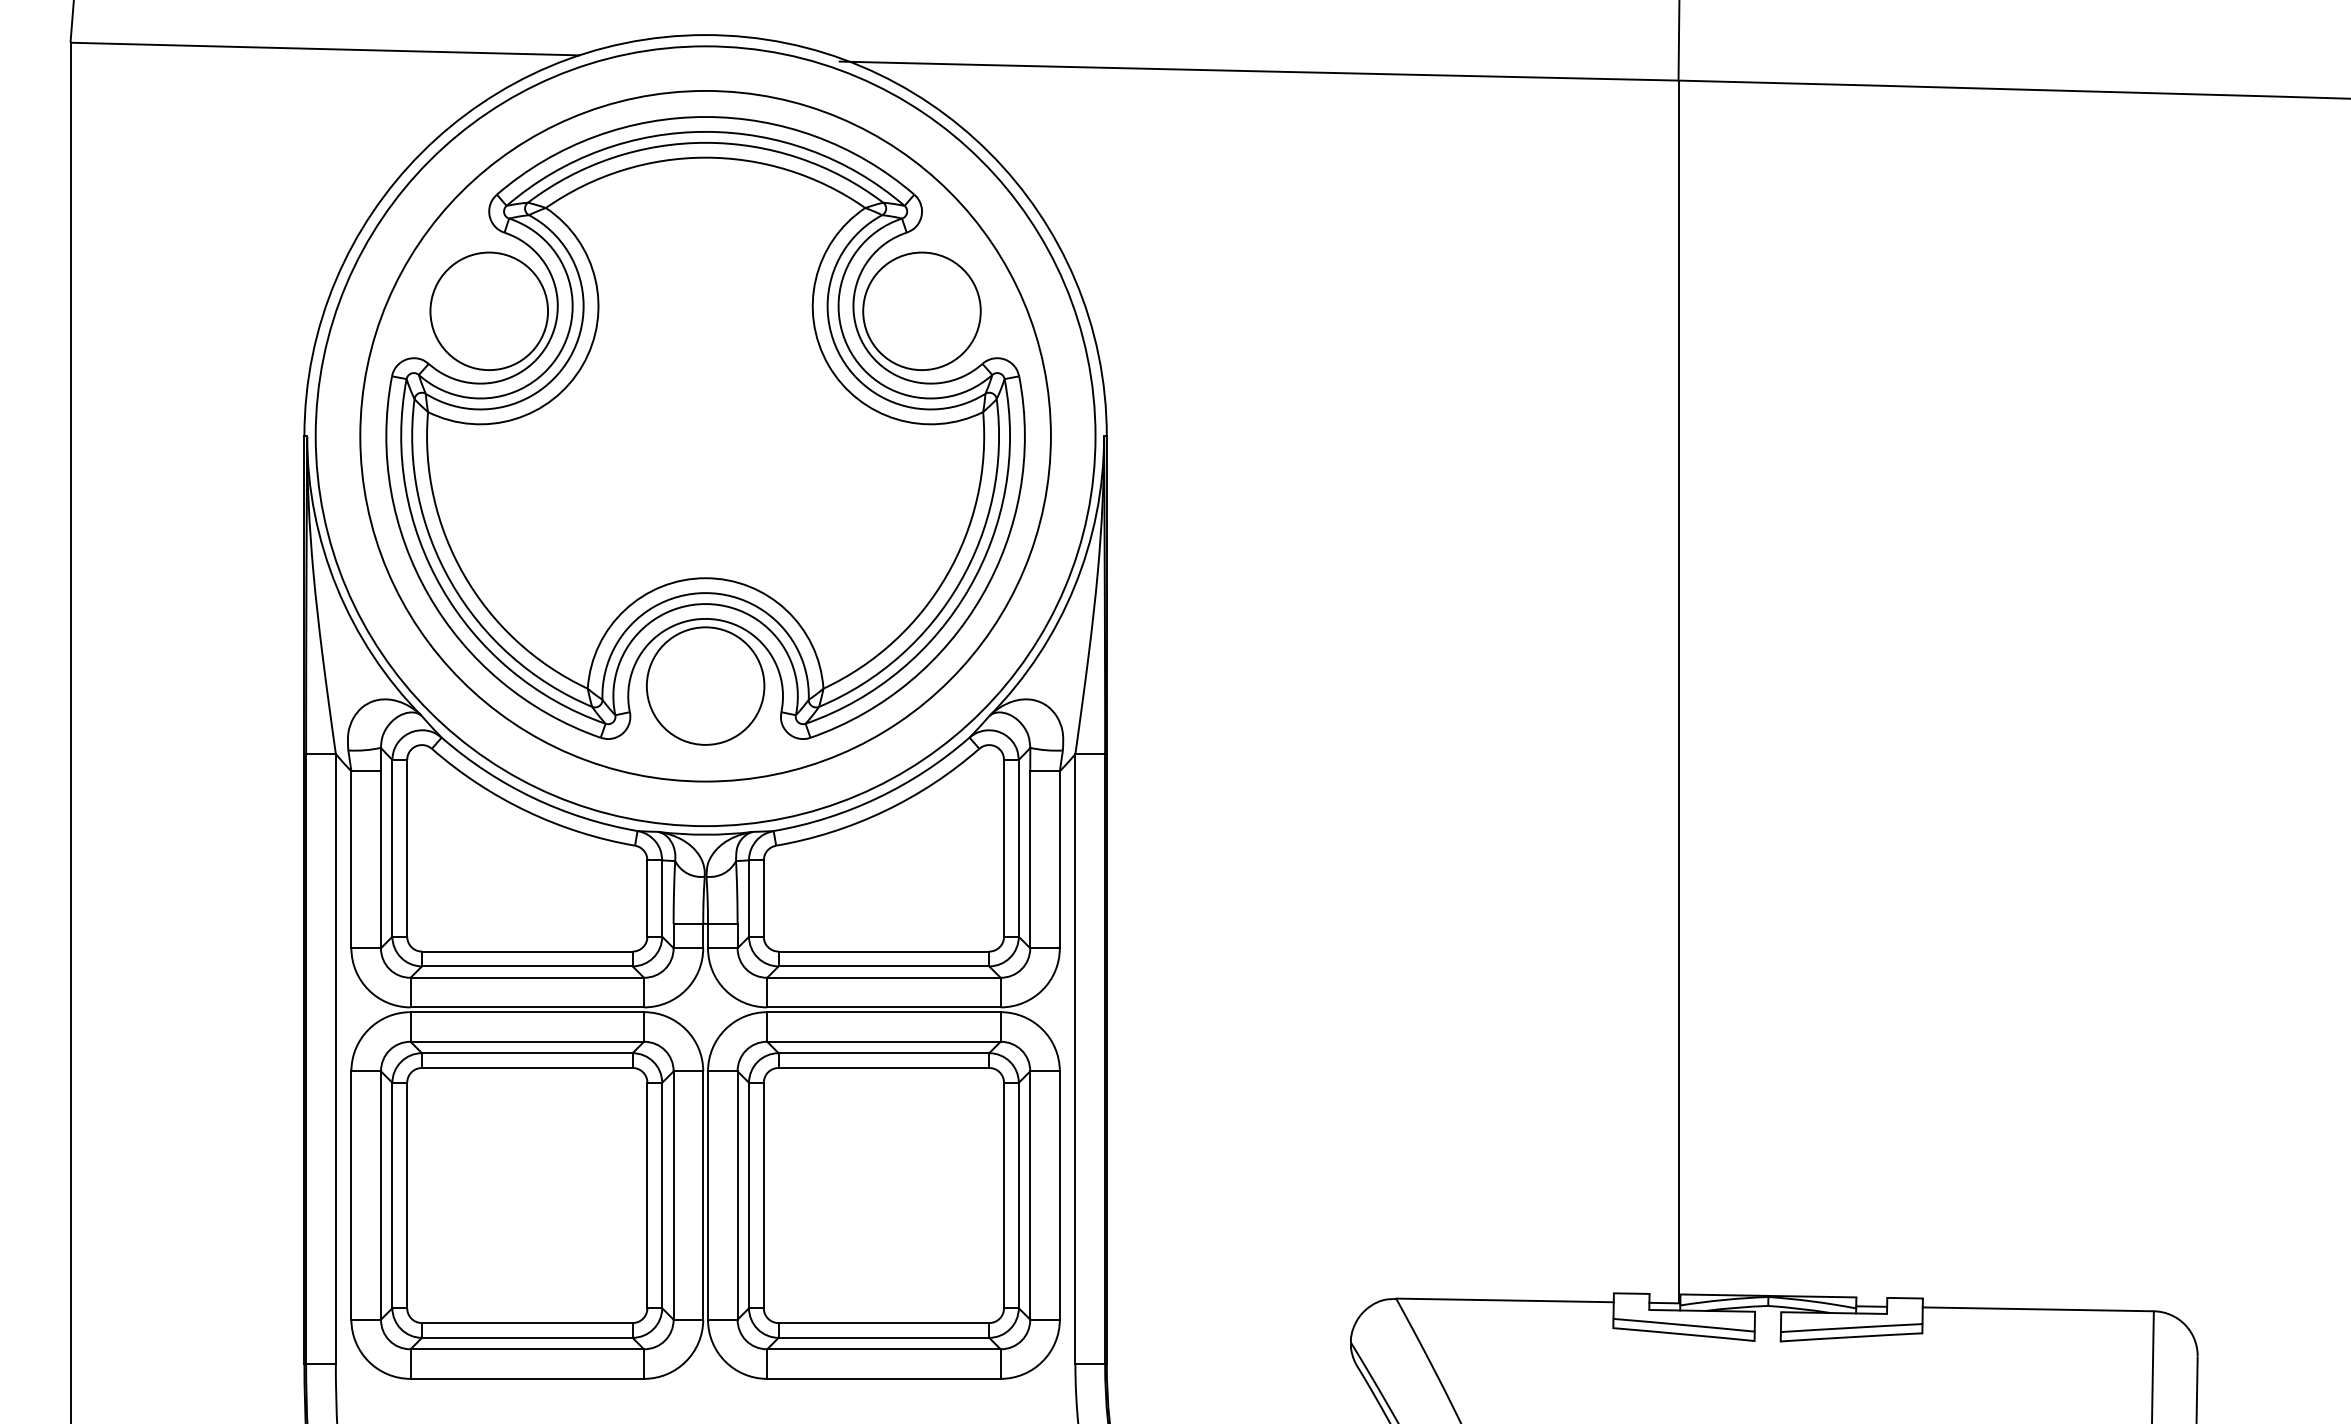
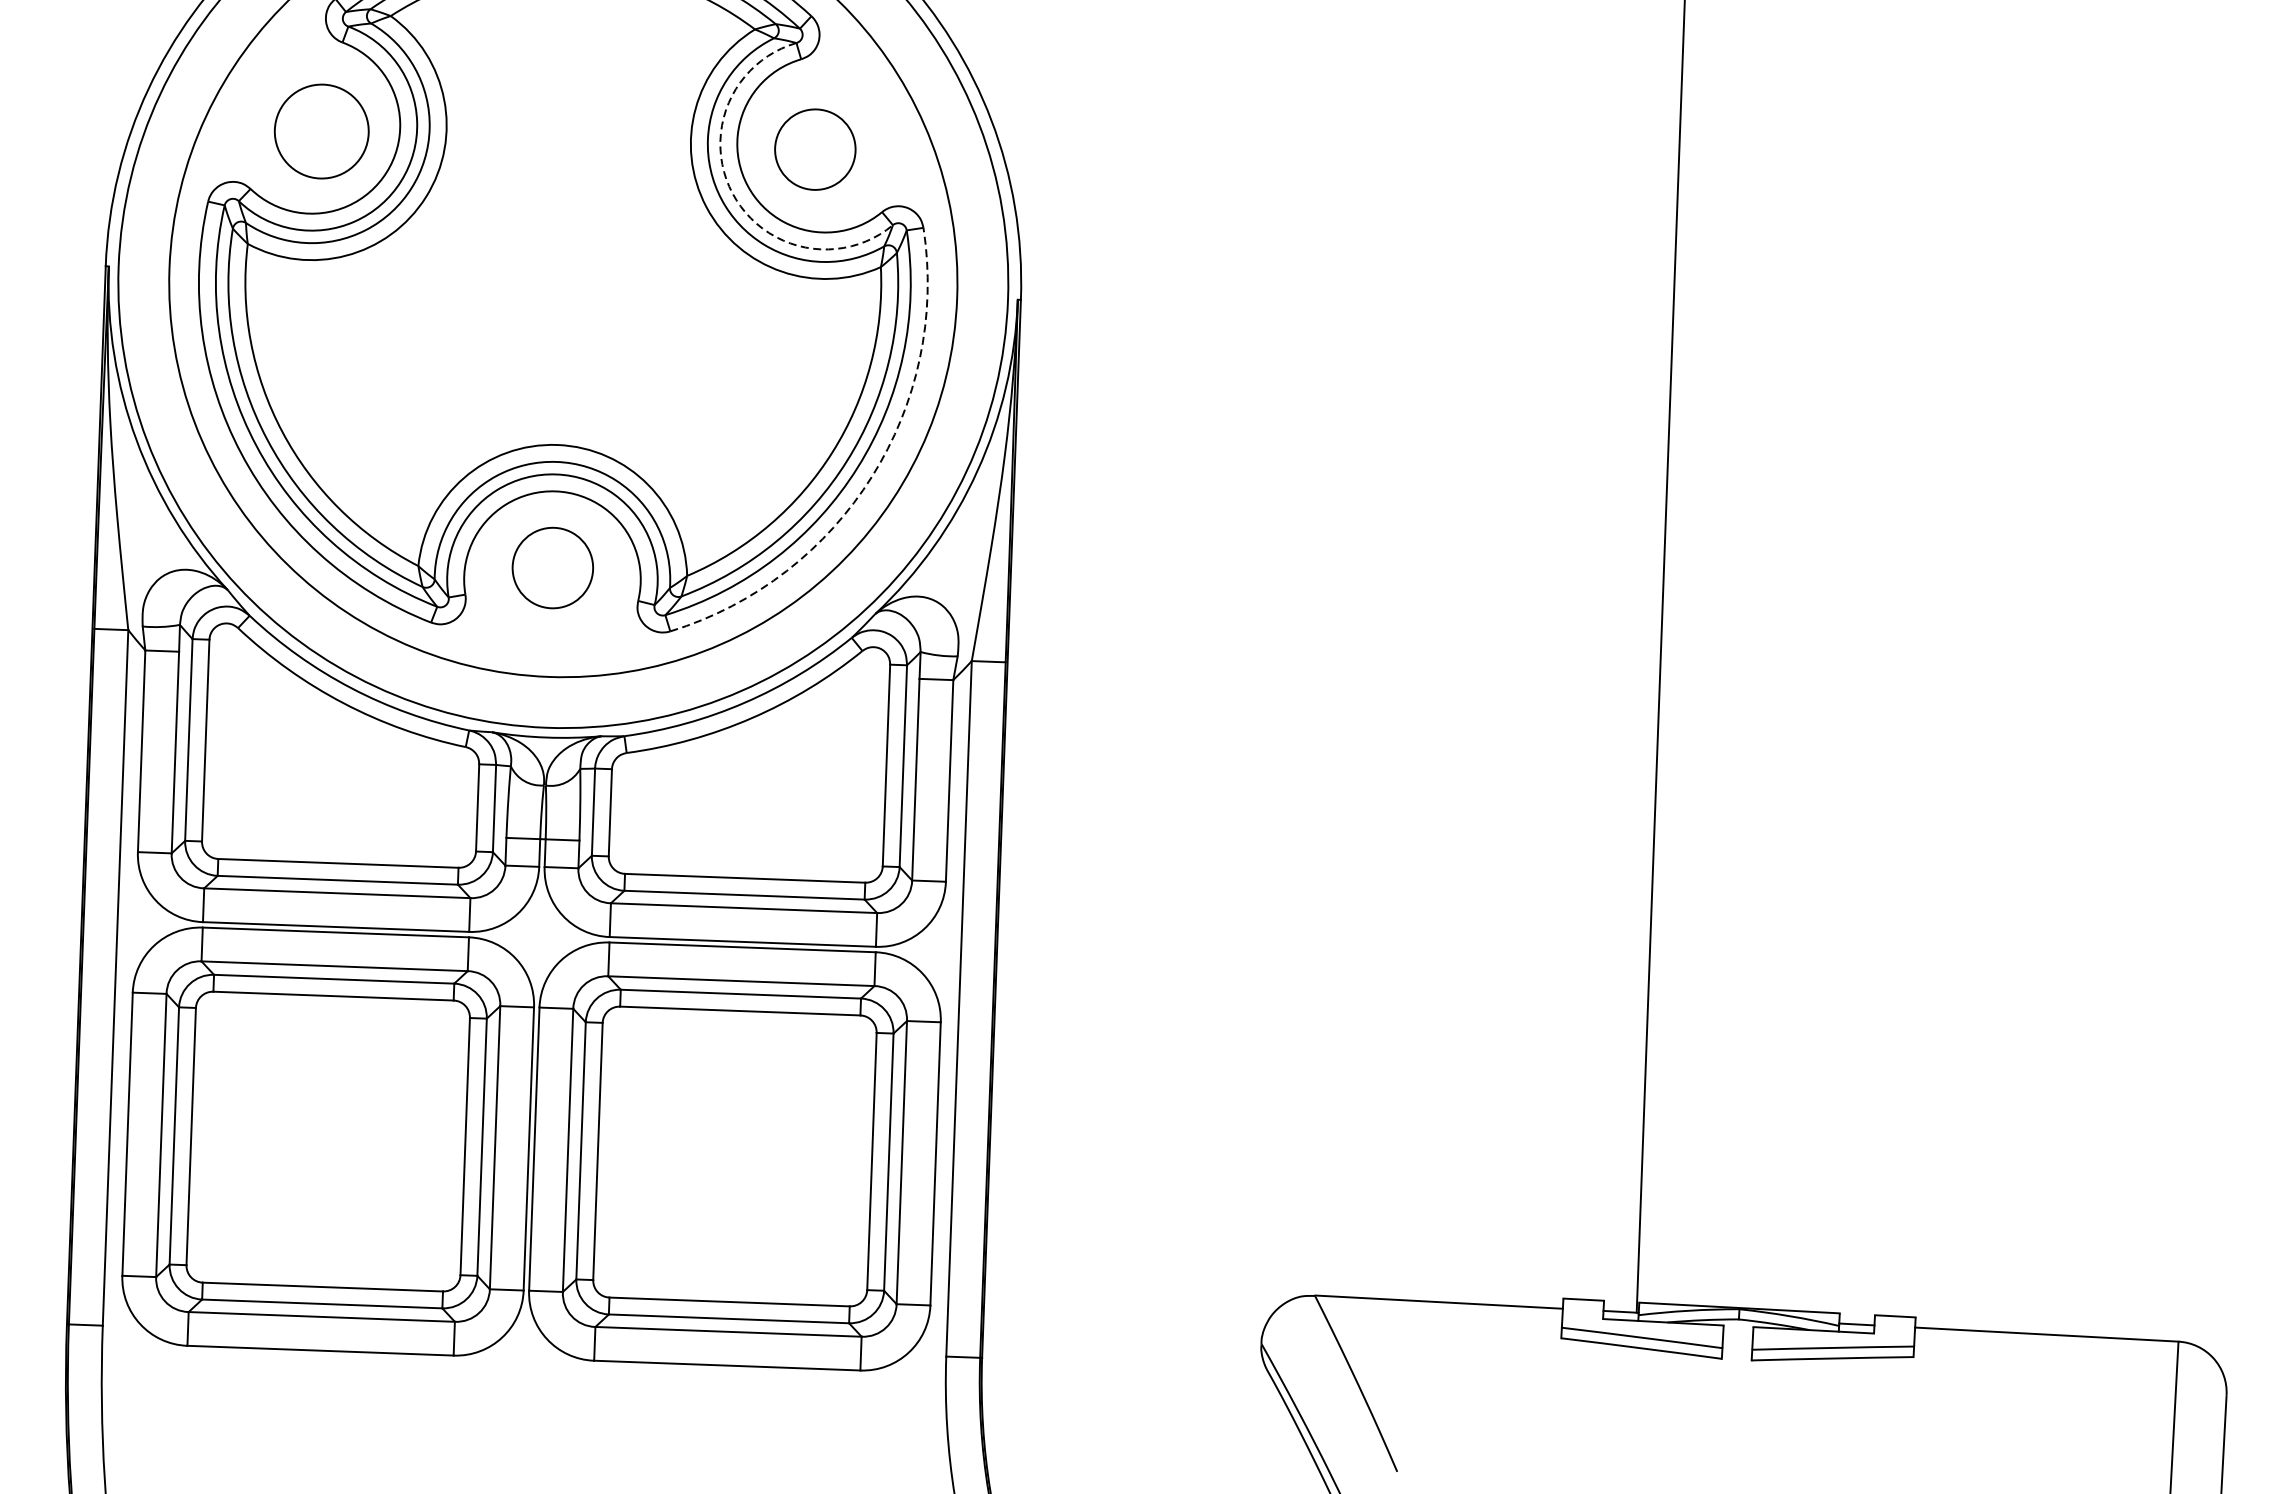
circle: (489, 311) -> (322, 131), size x0.7
circle: (921, 311) -> (814, 149), size x0.6
arc: (850, 352) -> (732, 193), solid -> dashed
arc: (982, 595) -> (872, 476), solid -> dashed
circle: (705, 685) -> (552, 567), size x0.6

